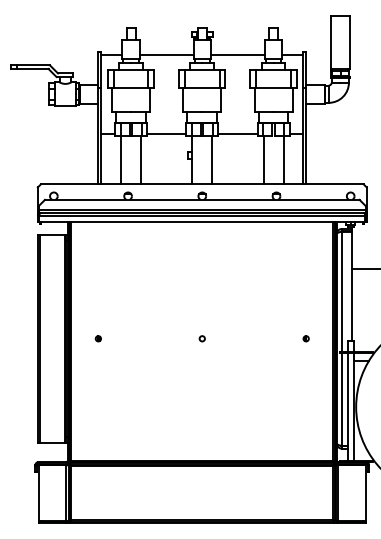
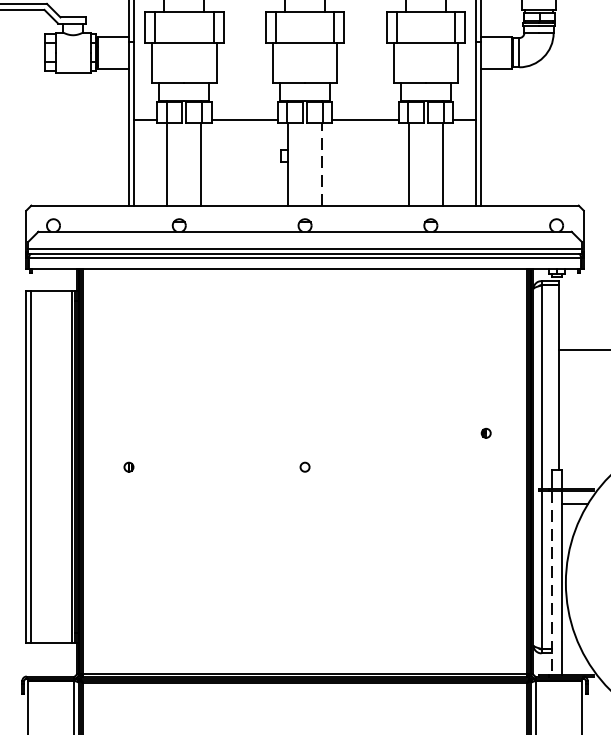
line: (212, 159) -> (322, 163), solid -> dashed
part: (305, 338) -> (485, 432), moved
line: (347, 407) -> (551, 583), solid -> dashed

